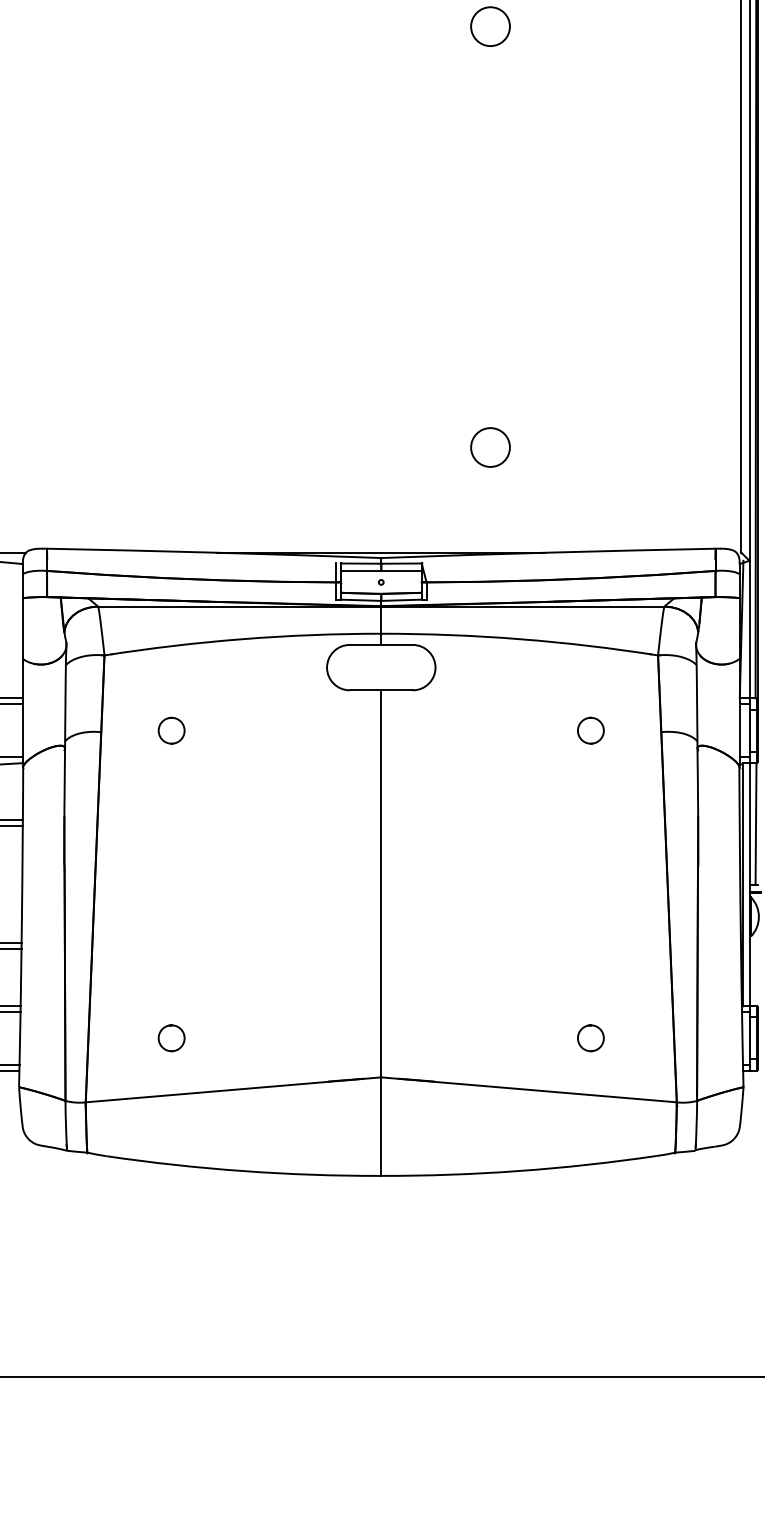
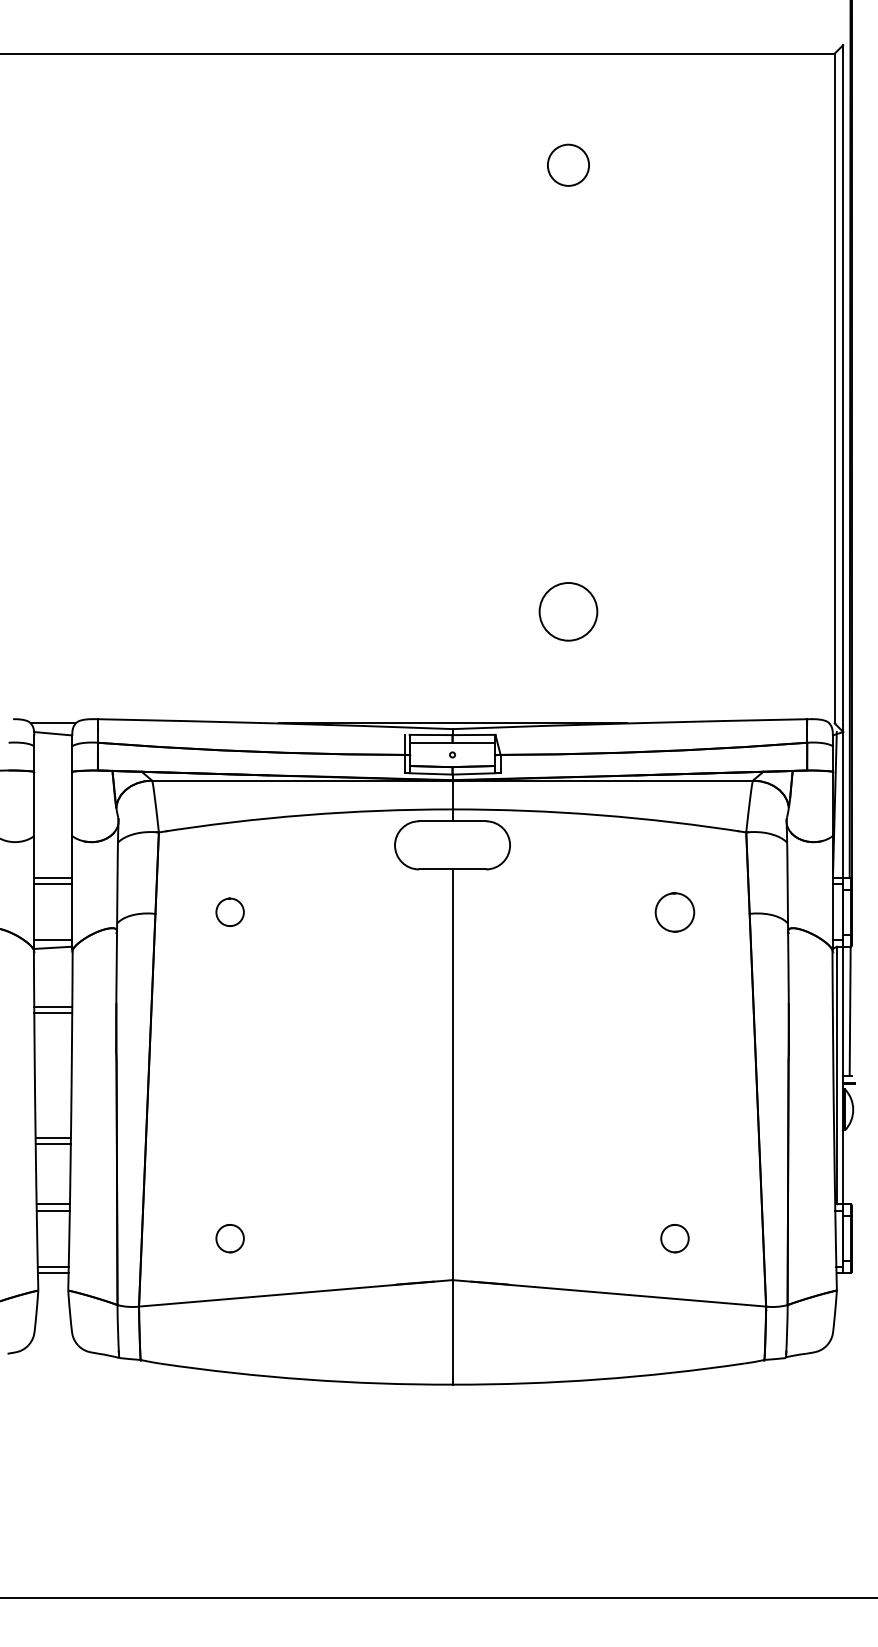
circle: (490, 447) -> (568, 611), size x1.4
circle: (590, 729) -> (674, 911), size x1.4

